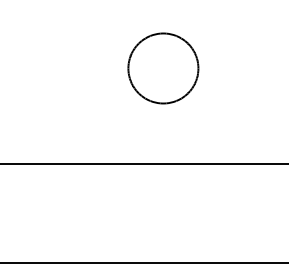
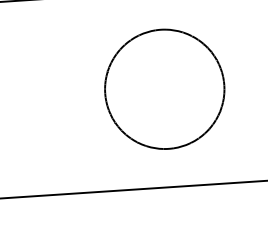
part: (163, 68) -> (164, 89), size x1.67

